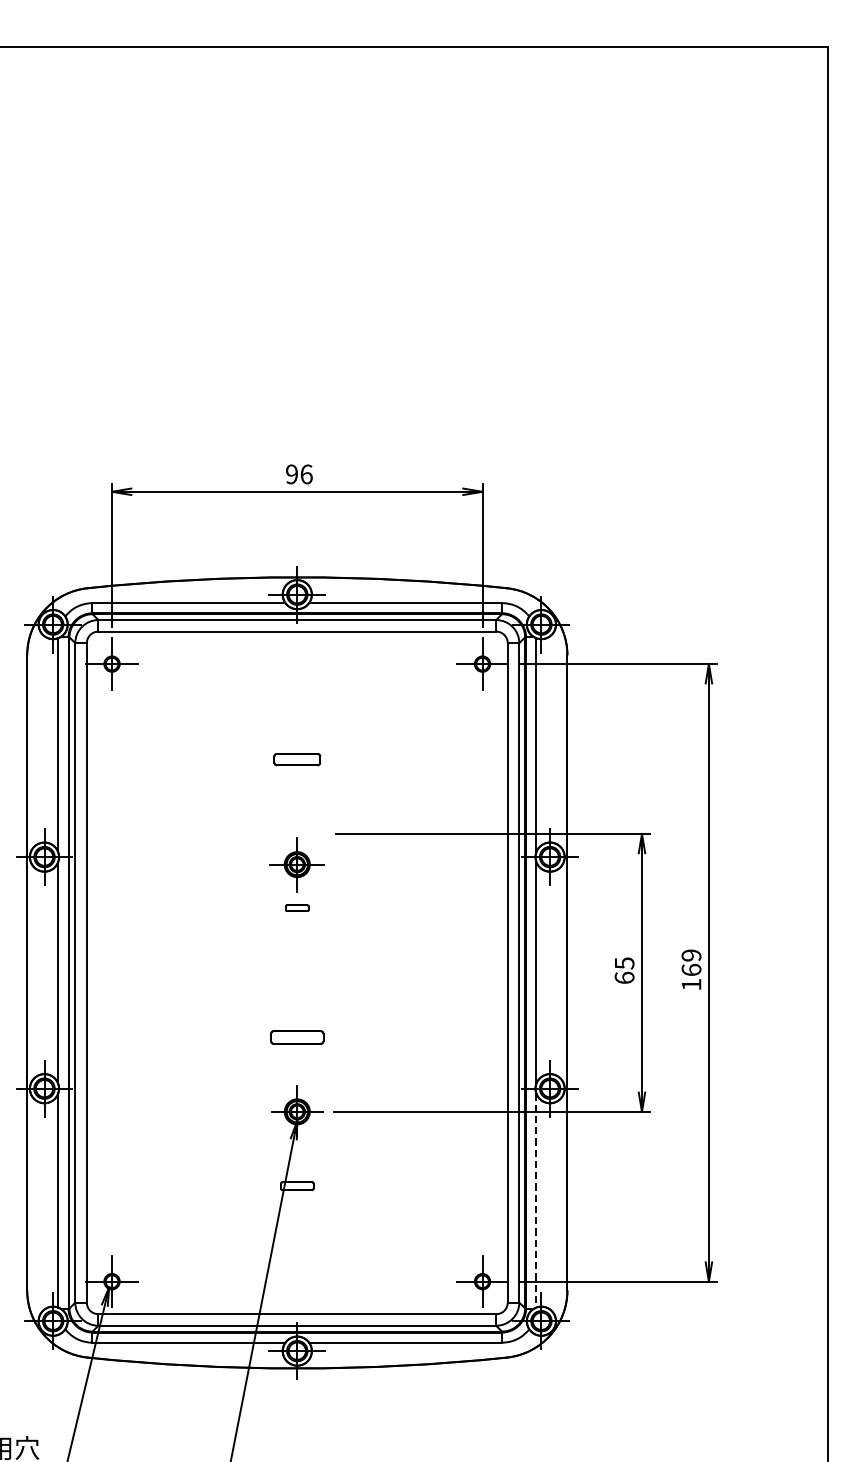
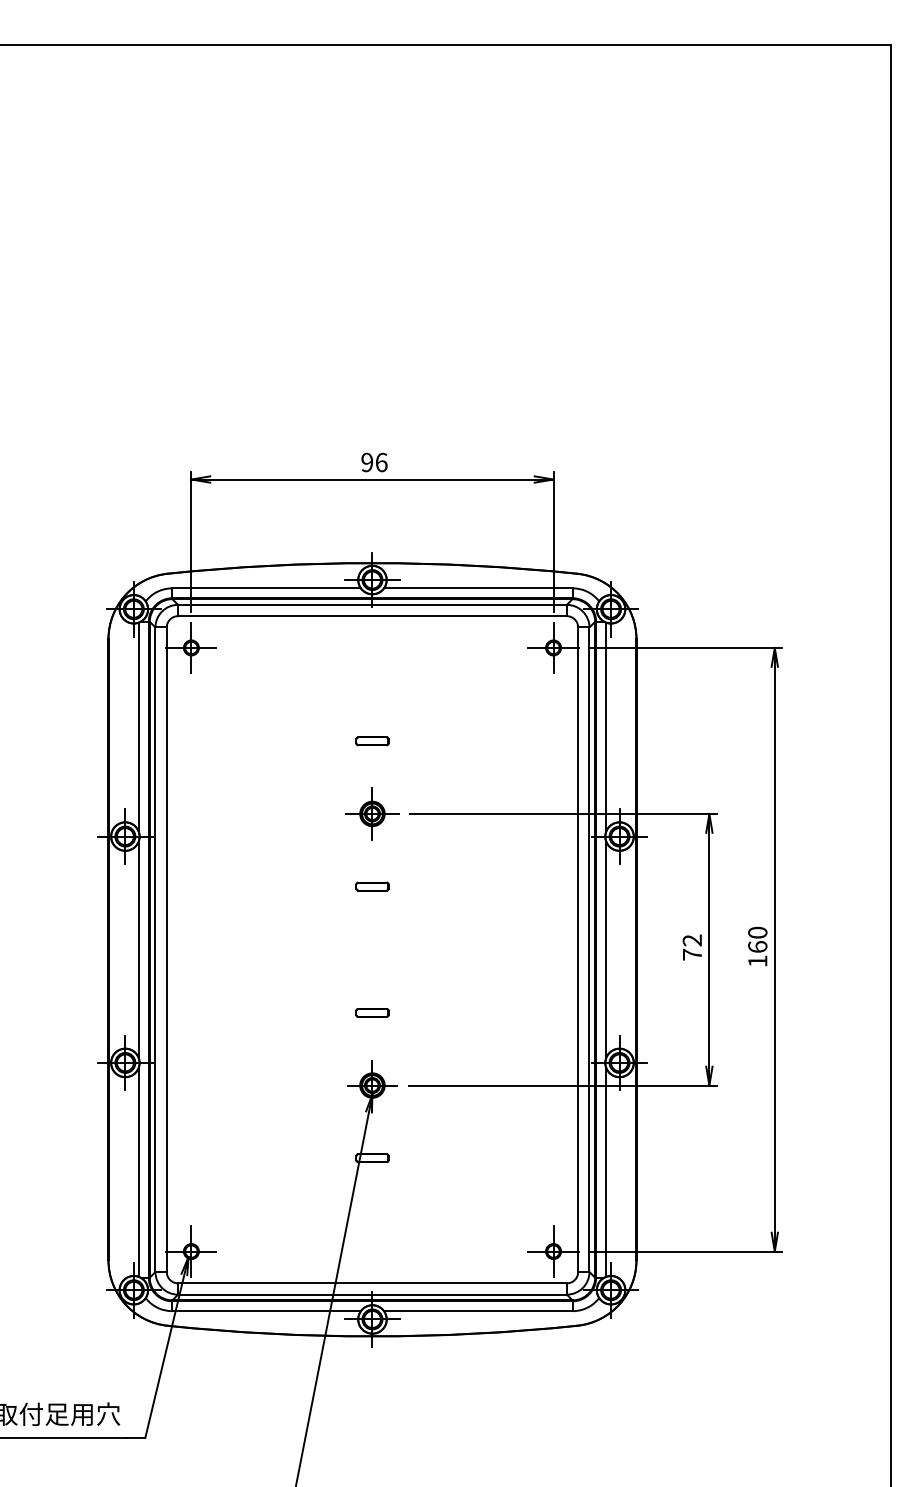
part: (297, 759) -> (372, 741), size x0.71
part: (297, 864) -> (372, 813), moved
part: (297, 908) -> (372, 886), size x1.43
text: (691, 955) -> (757, 932), 169 -> 160
text: (624, 970) -> (692, 947), 65 -> 72
part: (297, 1037) -> (372, 1012), size x0.62
line: (535, 1200) -> (605, 1172), dashed -> solid

